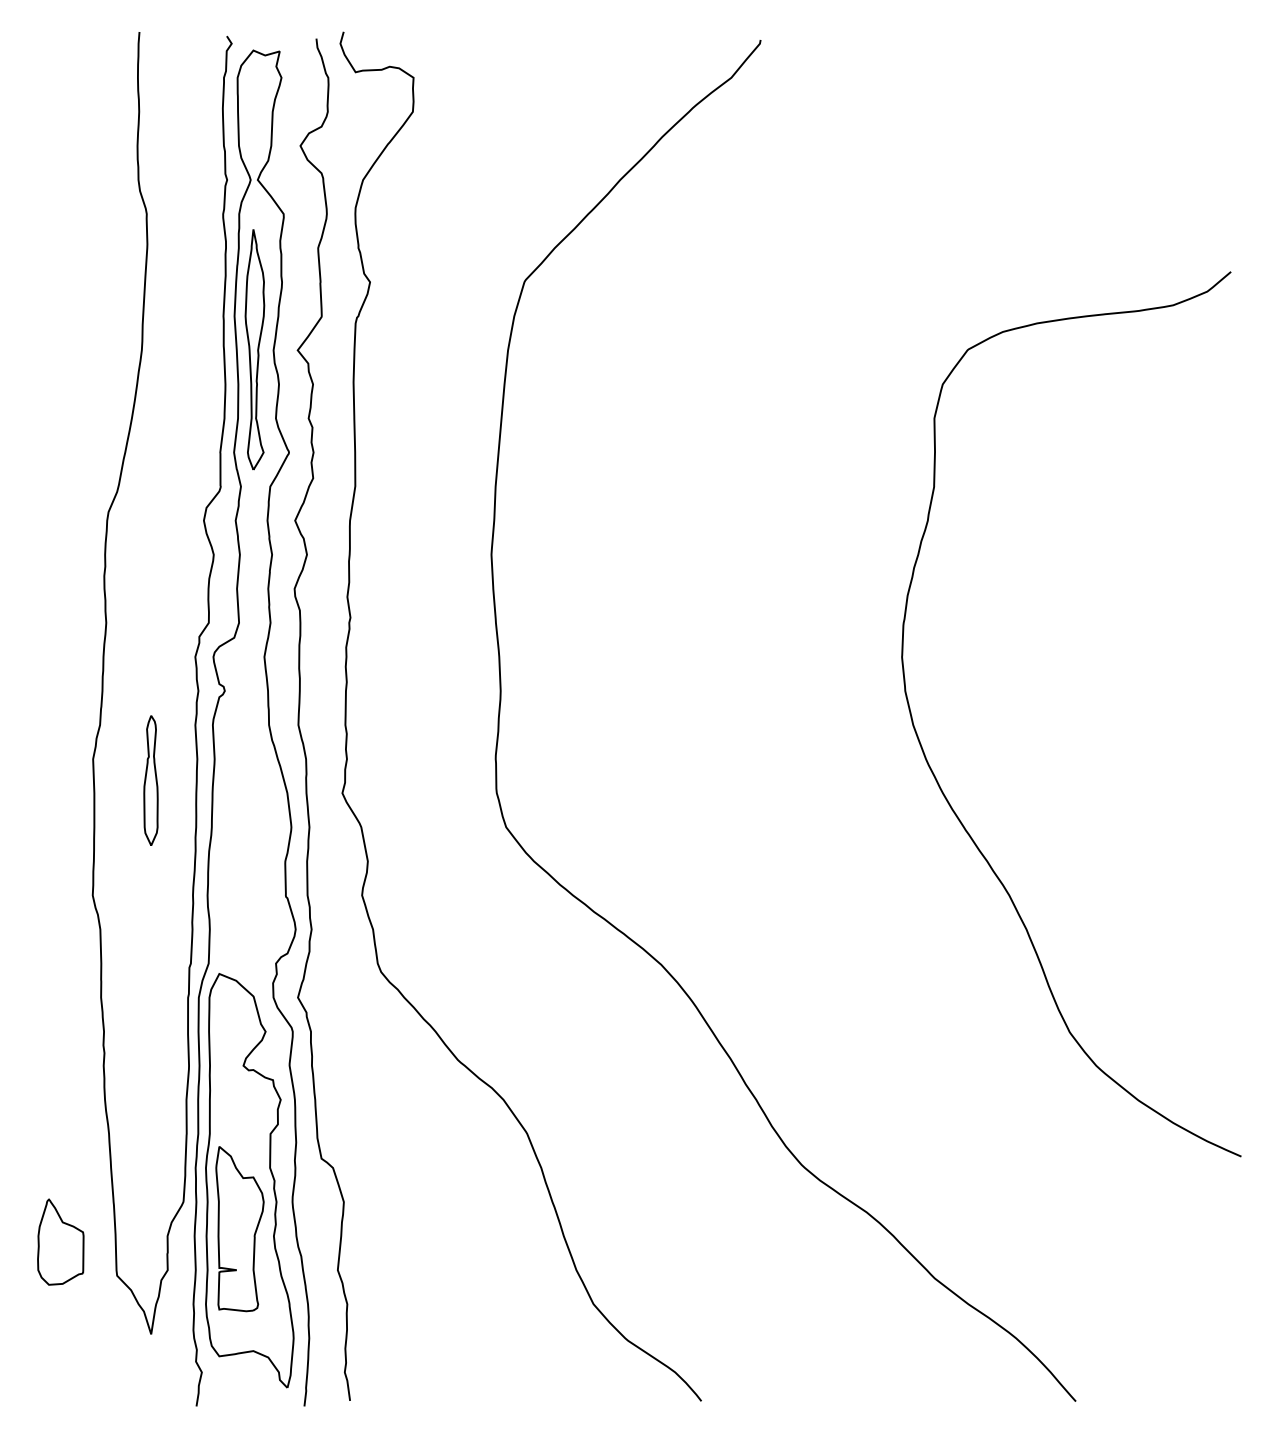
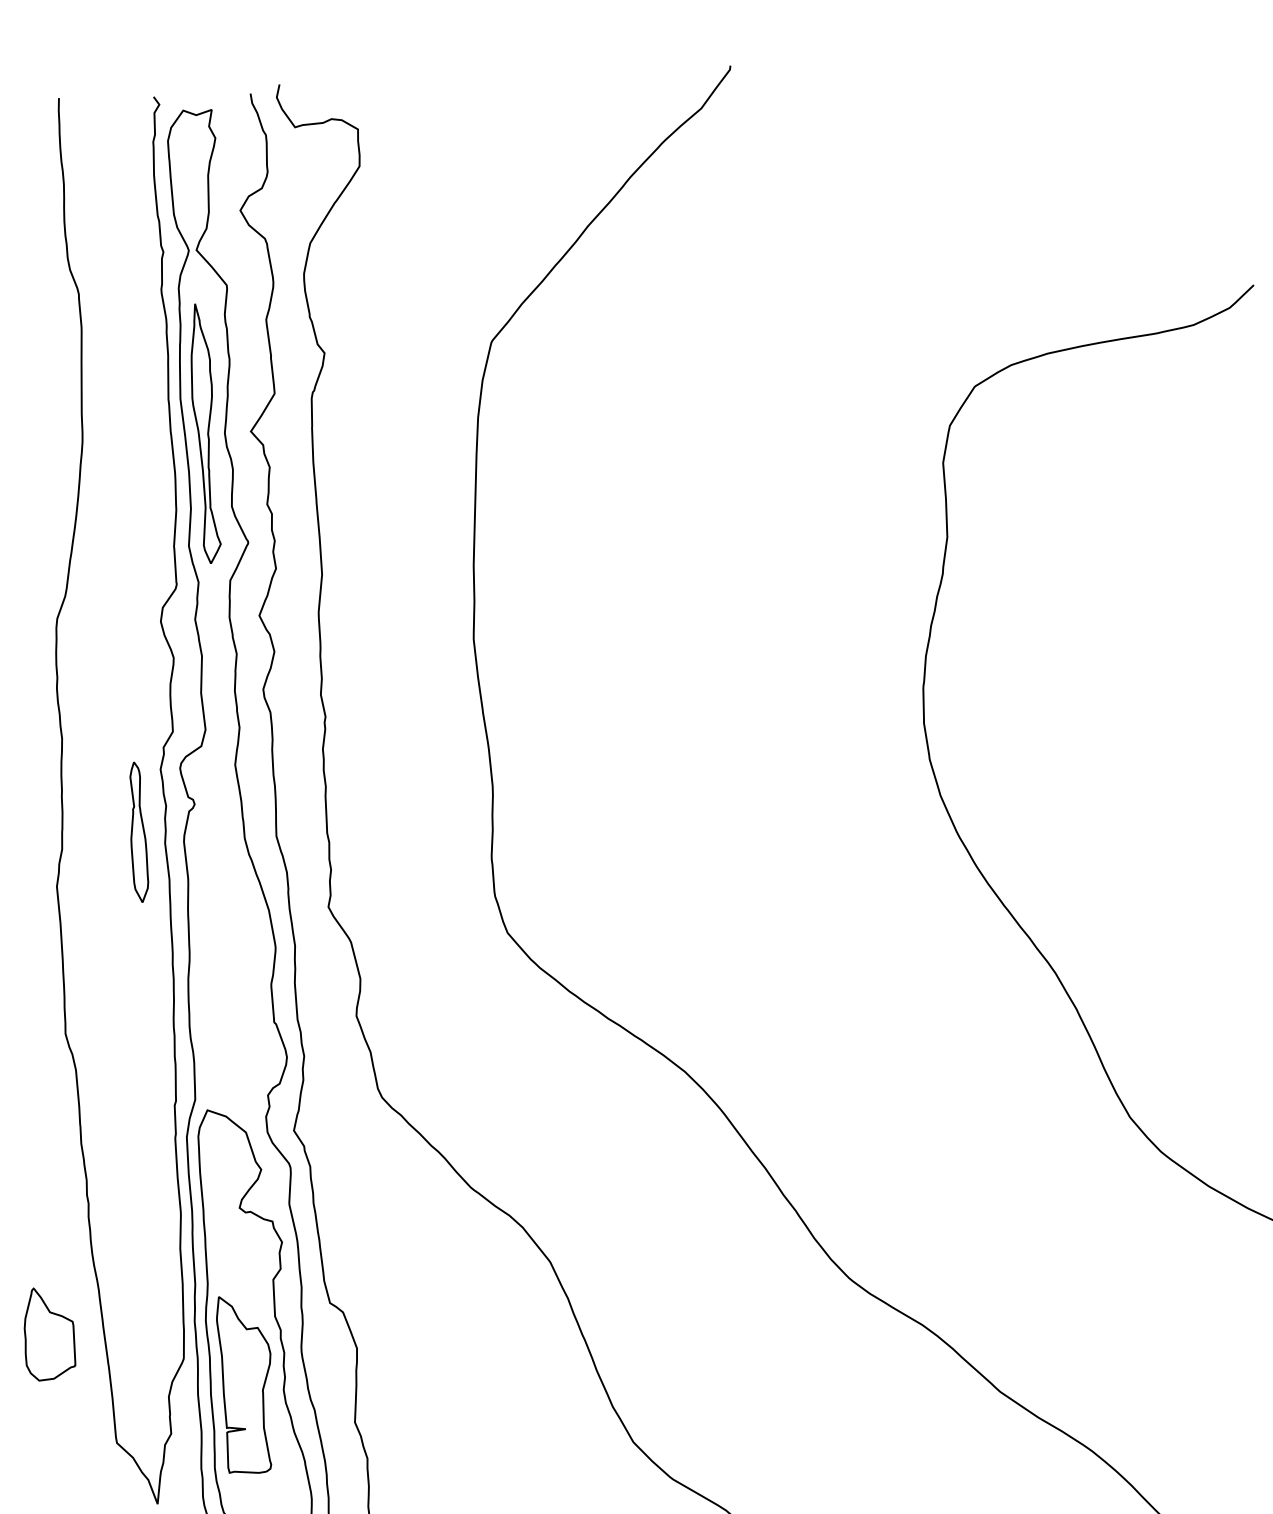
part: (150, 780) -> (137, 832), moved
part: (60, 1241) -> (48, 1333), moved

